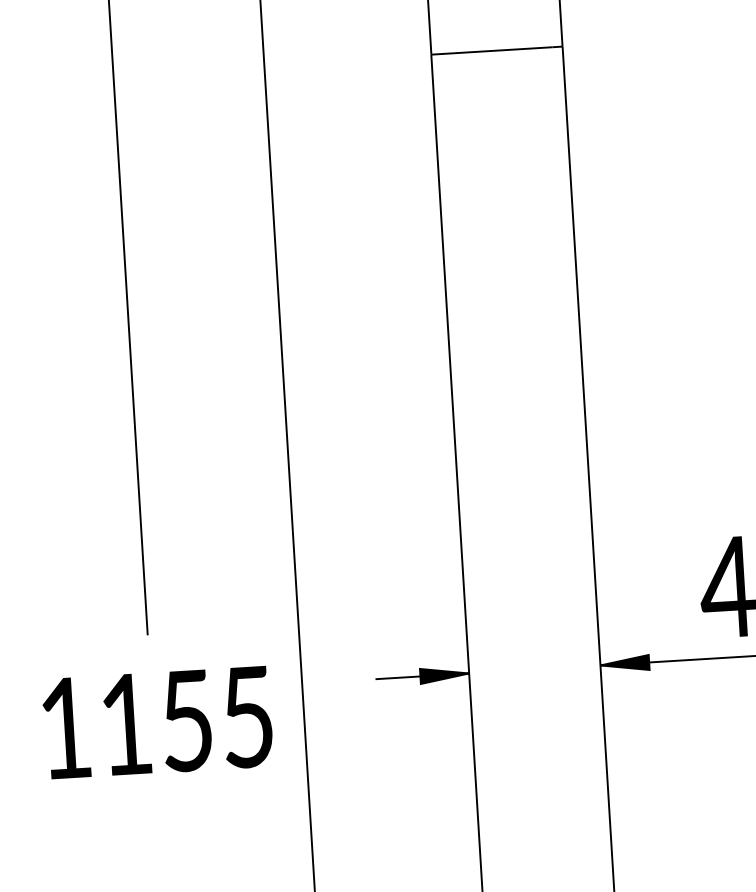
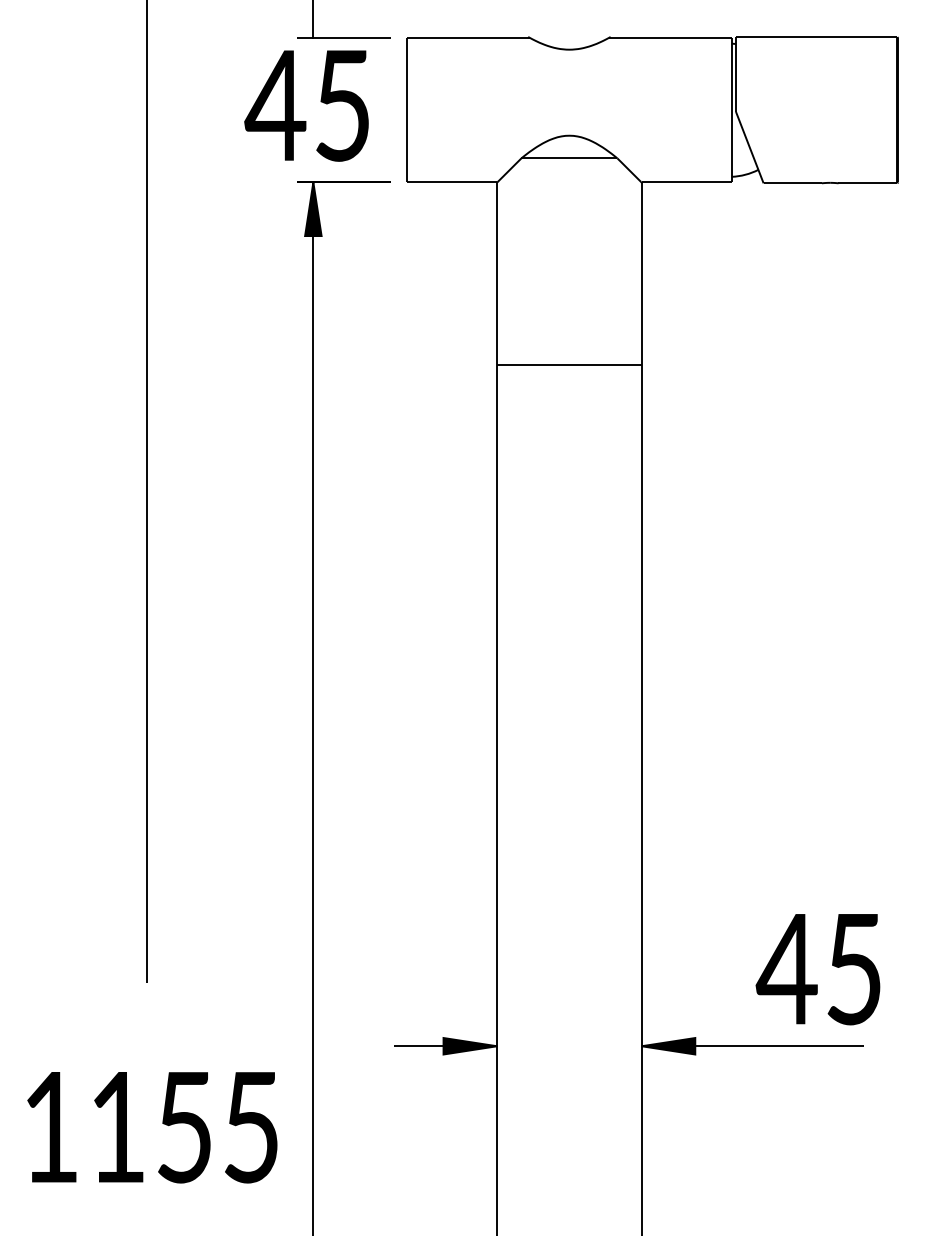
text: (157, 722) -> (152, 1127), moved

